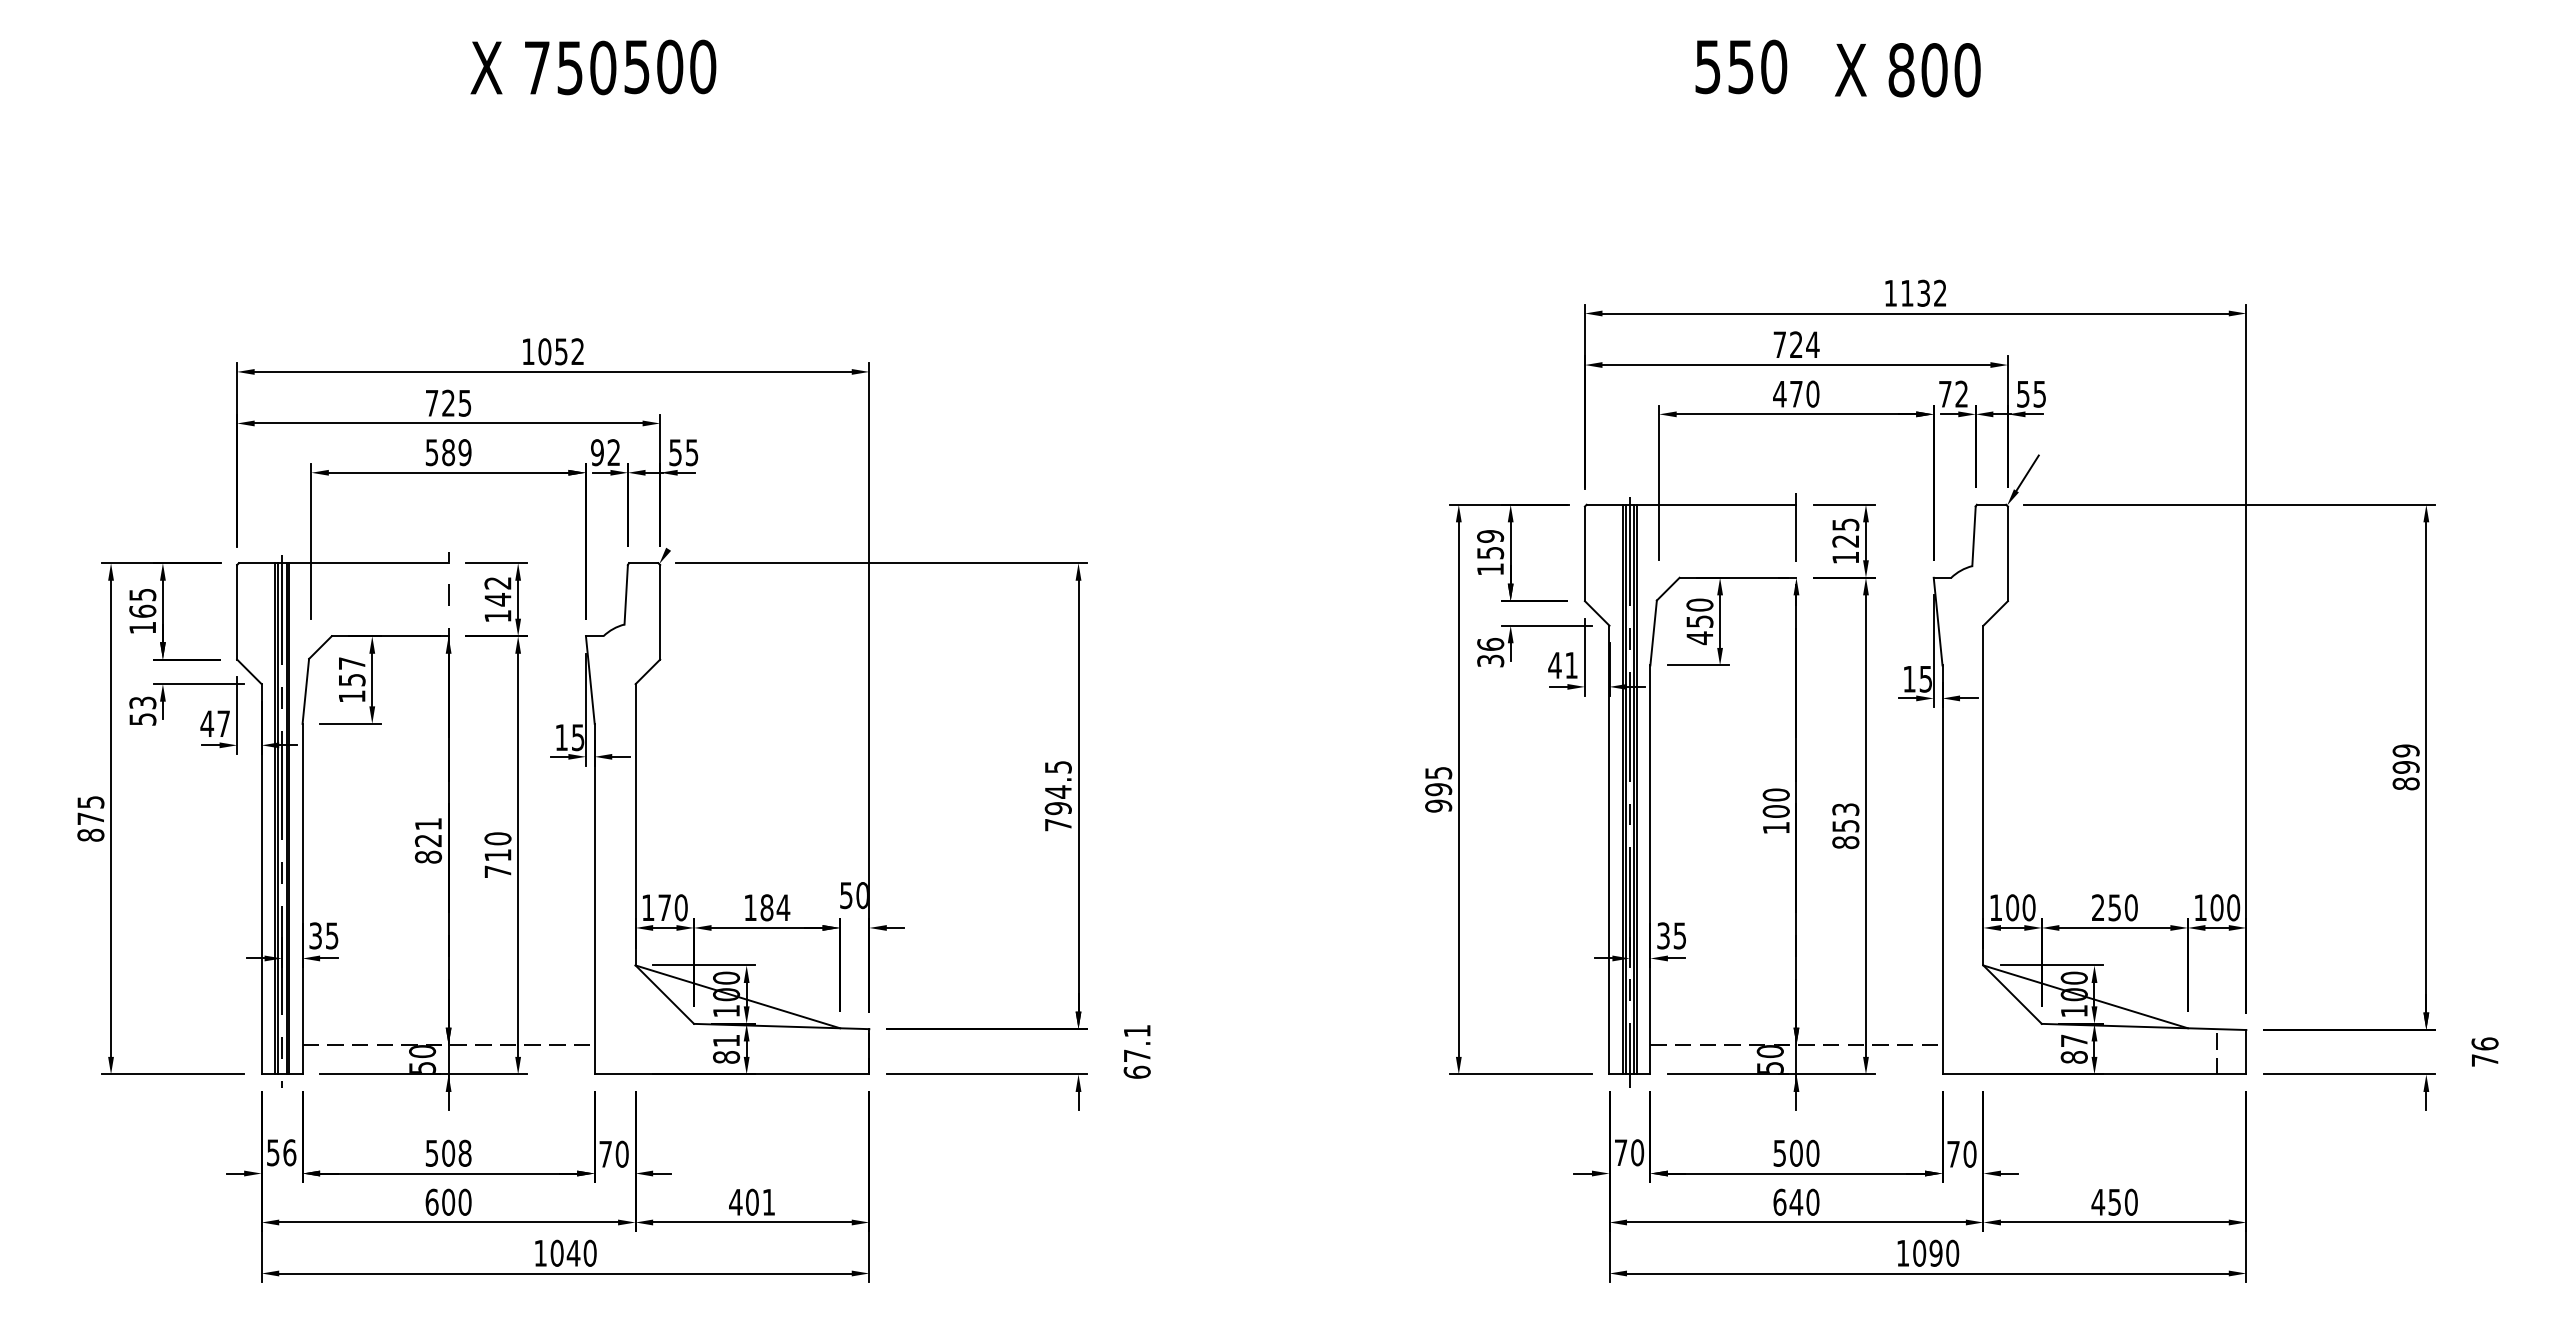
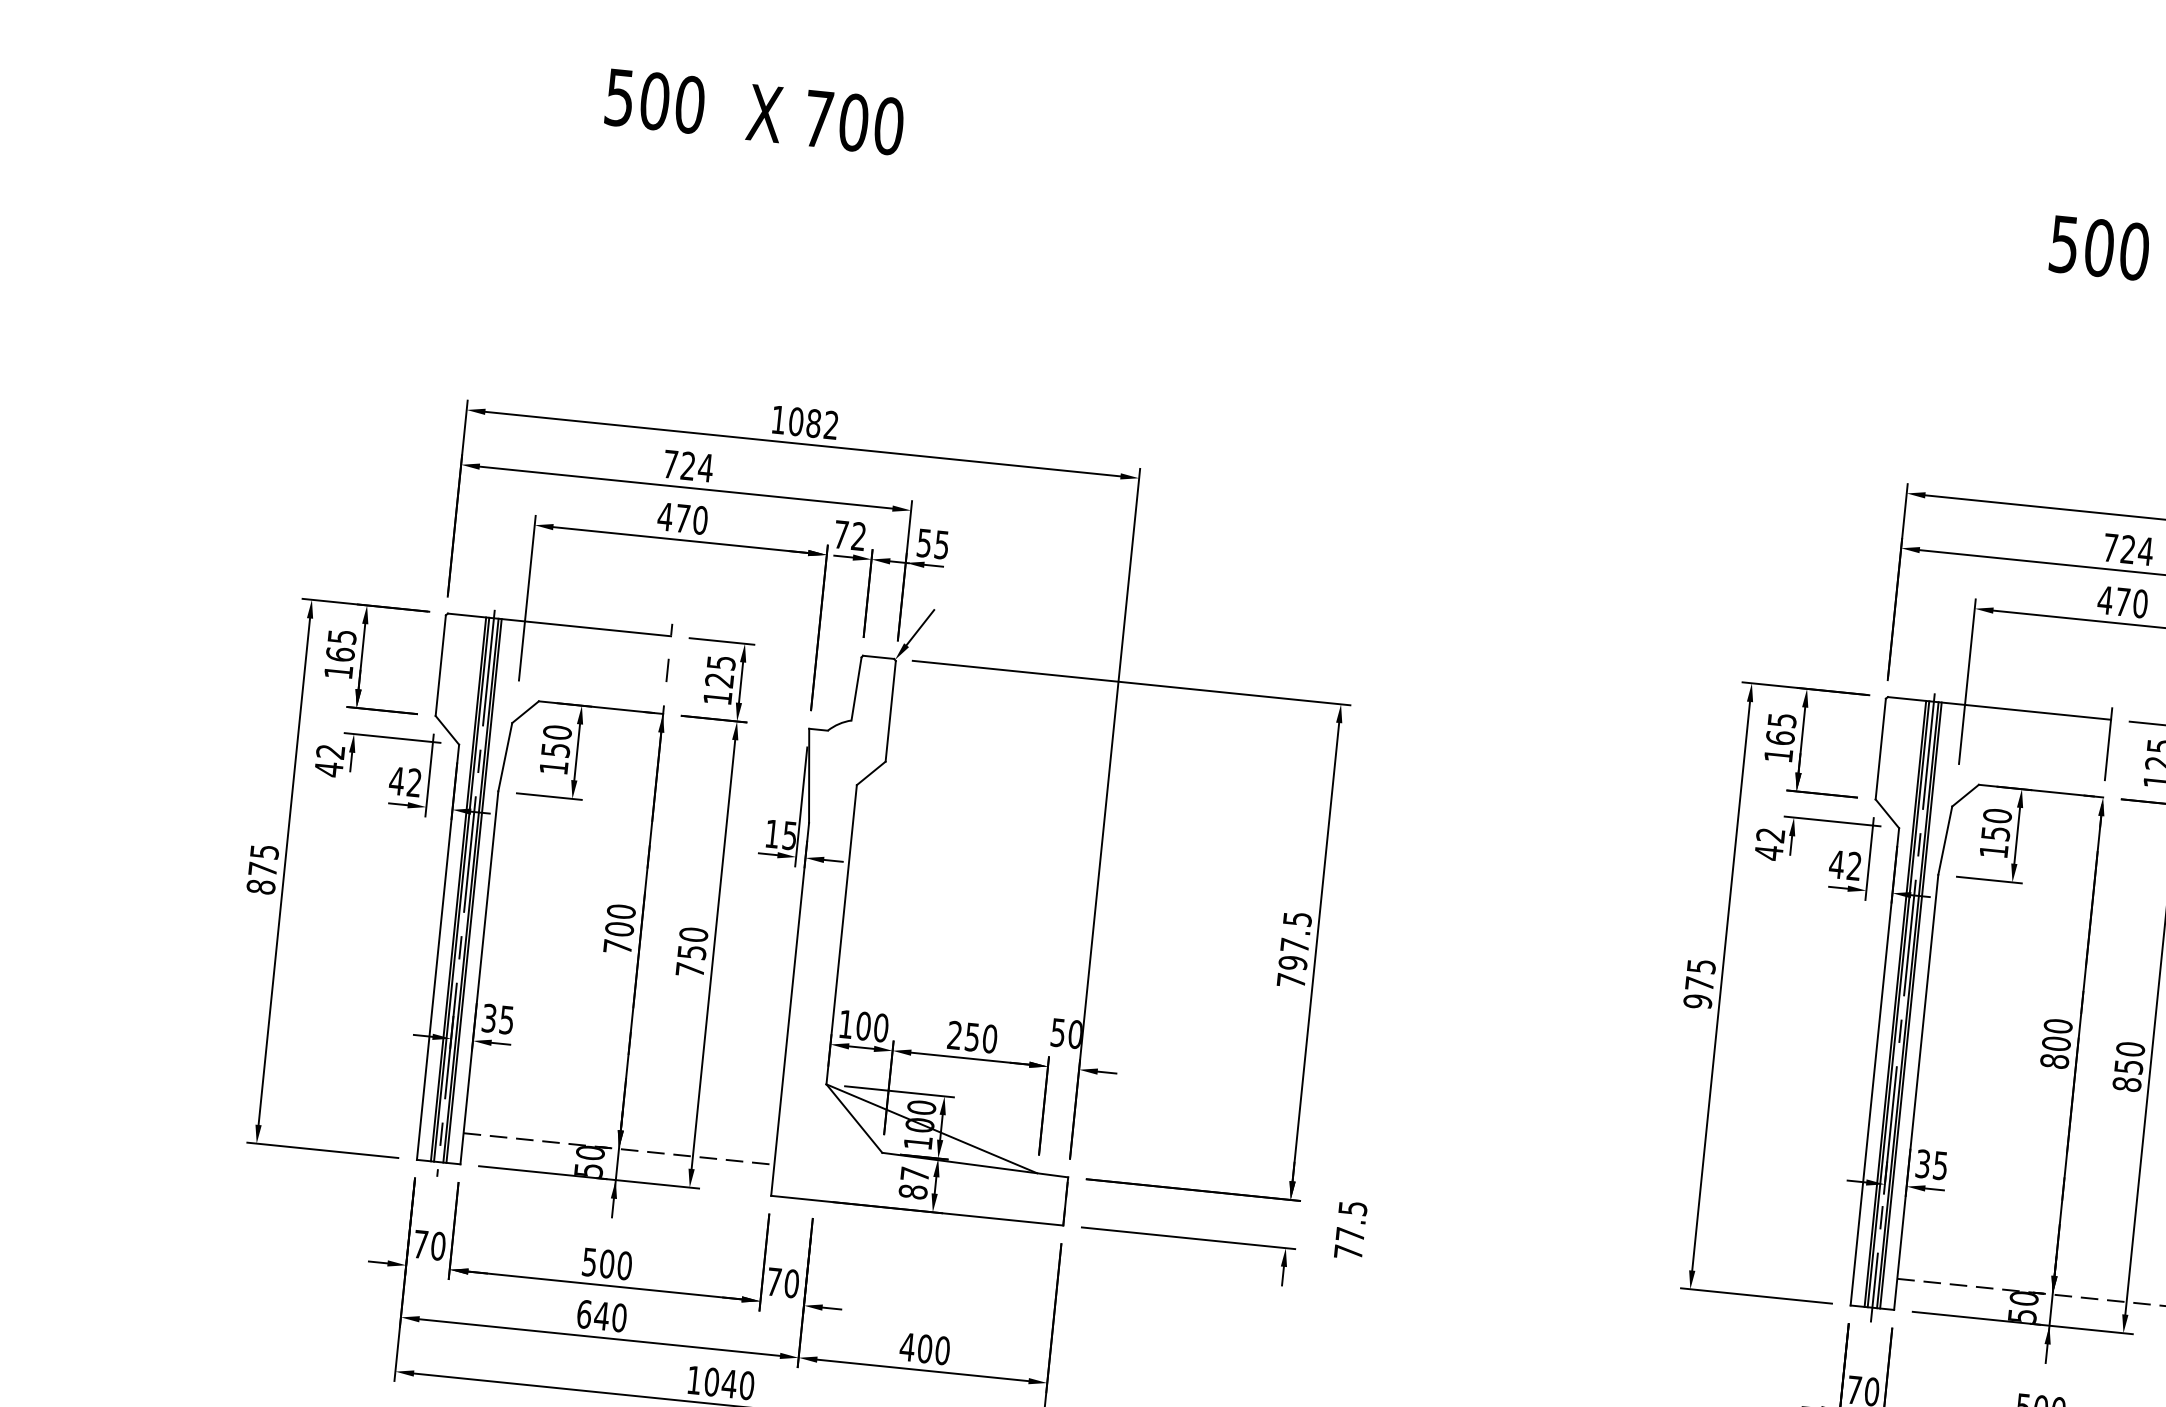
text: (670, 66) -> (655, 100), moved
text: (1741, 66) -> (2099, 247), 550 -> 500
text: (570, 67) -> (854, 122), 750 -> 700
text: (561, 351) -> (813, 423), 1052 -> 1082
text: (464, 403) -> (705, 468), 725 -> 724
text: (448, 452) -> (682, 518), 589 -> 470
text: (597, 452) -> (841, 534), 92 -> 72
line: (679, 531) -> (920, 627), added
text: (1490, 544) -> (1781, 728), 159 -> 165
text: (497, 591) -> (719, 671), 142 -> 125
text: (1699, 638) -> (1993, 851), 450 -> 150
text: (1490, 652) -> (1769, 843), 36 -> 42
text: (351, 663) -> (556, 732), 157 -> 150
text: (1571, 664) -> (1854, 865), 41 -> 42
text: (142, 711) -> (329, 760), 53 -> 42
text: (223, 723) -> (414, 782), 47 -> 42
text: (1438, 789) -> (1699, 983), 995 -> 975
text: (1058, 791) -> (1295, 945), 794.5 -> 797.5
text: (1845, 809) -> (2130, 1049), 853 -> 850
text: (1775, 827) -> (2053, 1060), 100 -> 800
text: (428, 840) -> (619, 929), 821 -> 700
text: (497, 855) -> (691, 952), 710 -> 750
text: (664, 907) -> (863, 1025), 170 -> 100
text: (767, 907) -> (973, 1036), 184 -> 250
text: (726, 1040) -> (915, 1174), 81 -> 87
text: (1136, 1051) -> (1349, 1230), 67.1 -> 77.5
text: (281, 1152) -> (429, 1245), 56 -> 70
text: (464, 1153) -> (624, 1265), 508 -> 500
text: (448, 1201) -> (601, 1315), 600 -> 640
text: (768, 1201) -> (942, 1349), 401 -> 400

